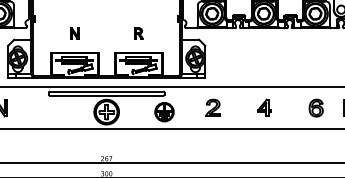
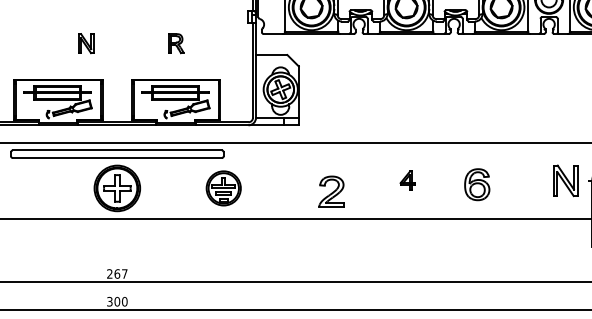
part: (74, 33) -> (85, 43), moved
part: (212, 107) -> (330, 190), moved
part: (264, 107) -> (407, 179), size x0.6
part: (315, 107) -> (475, 183), moved

